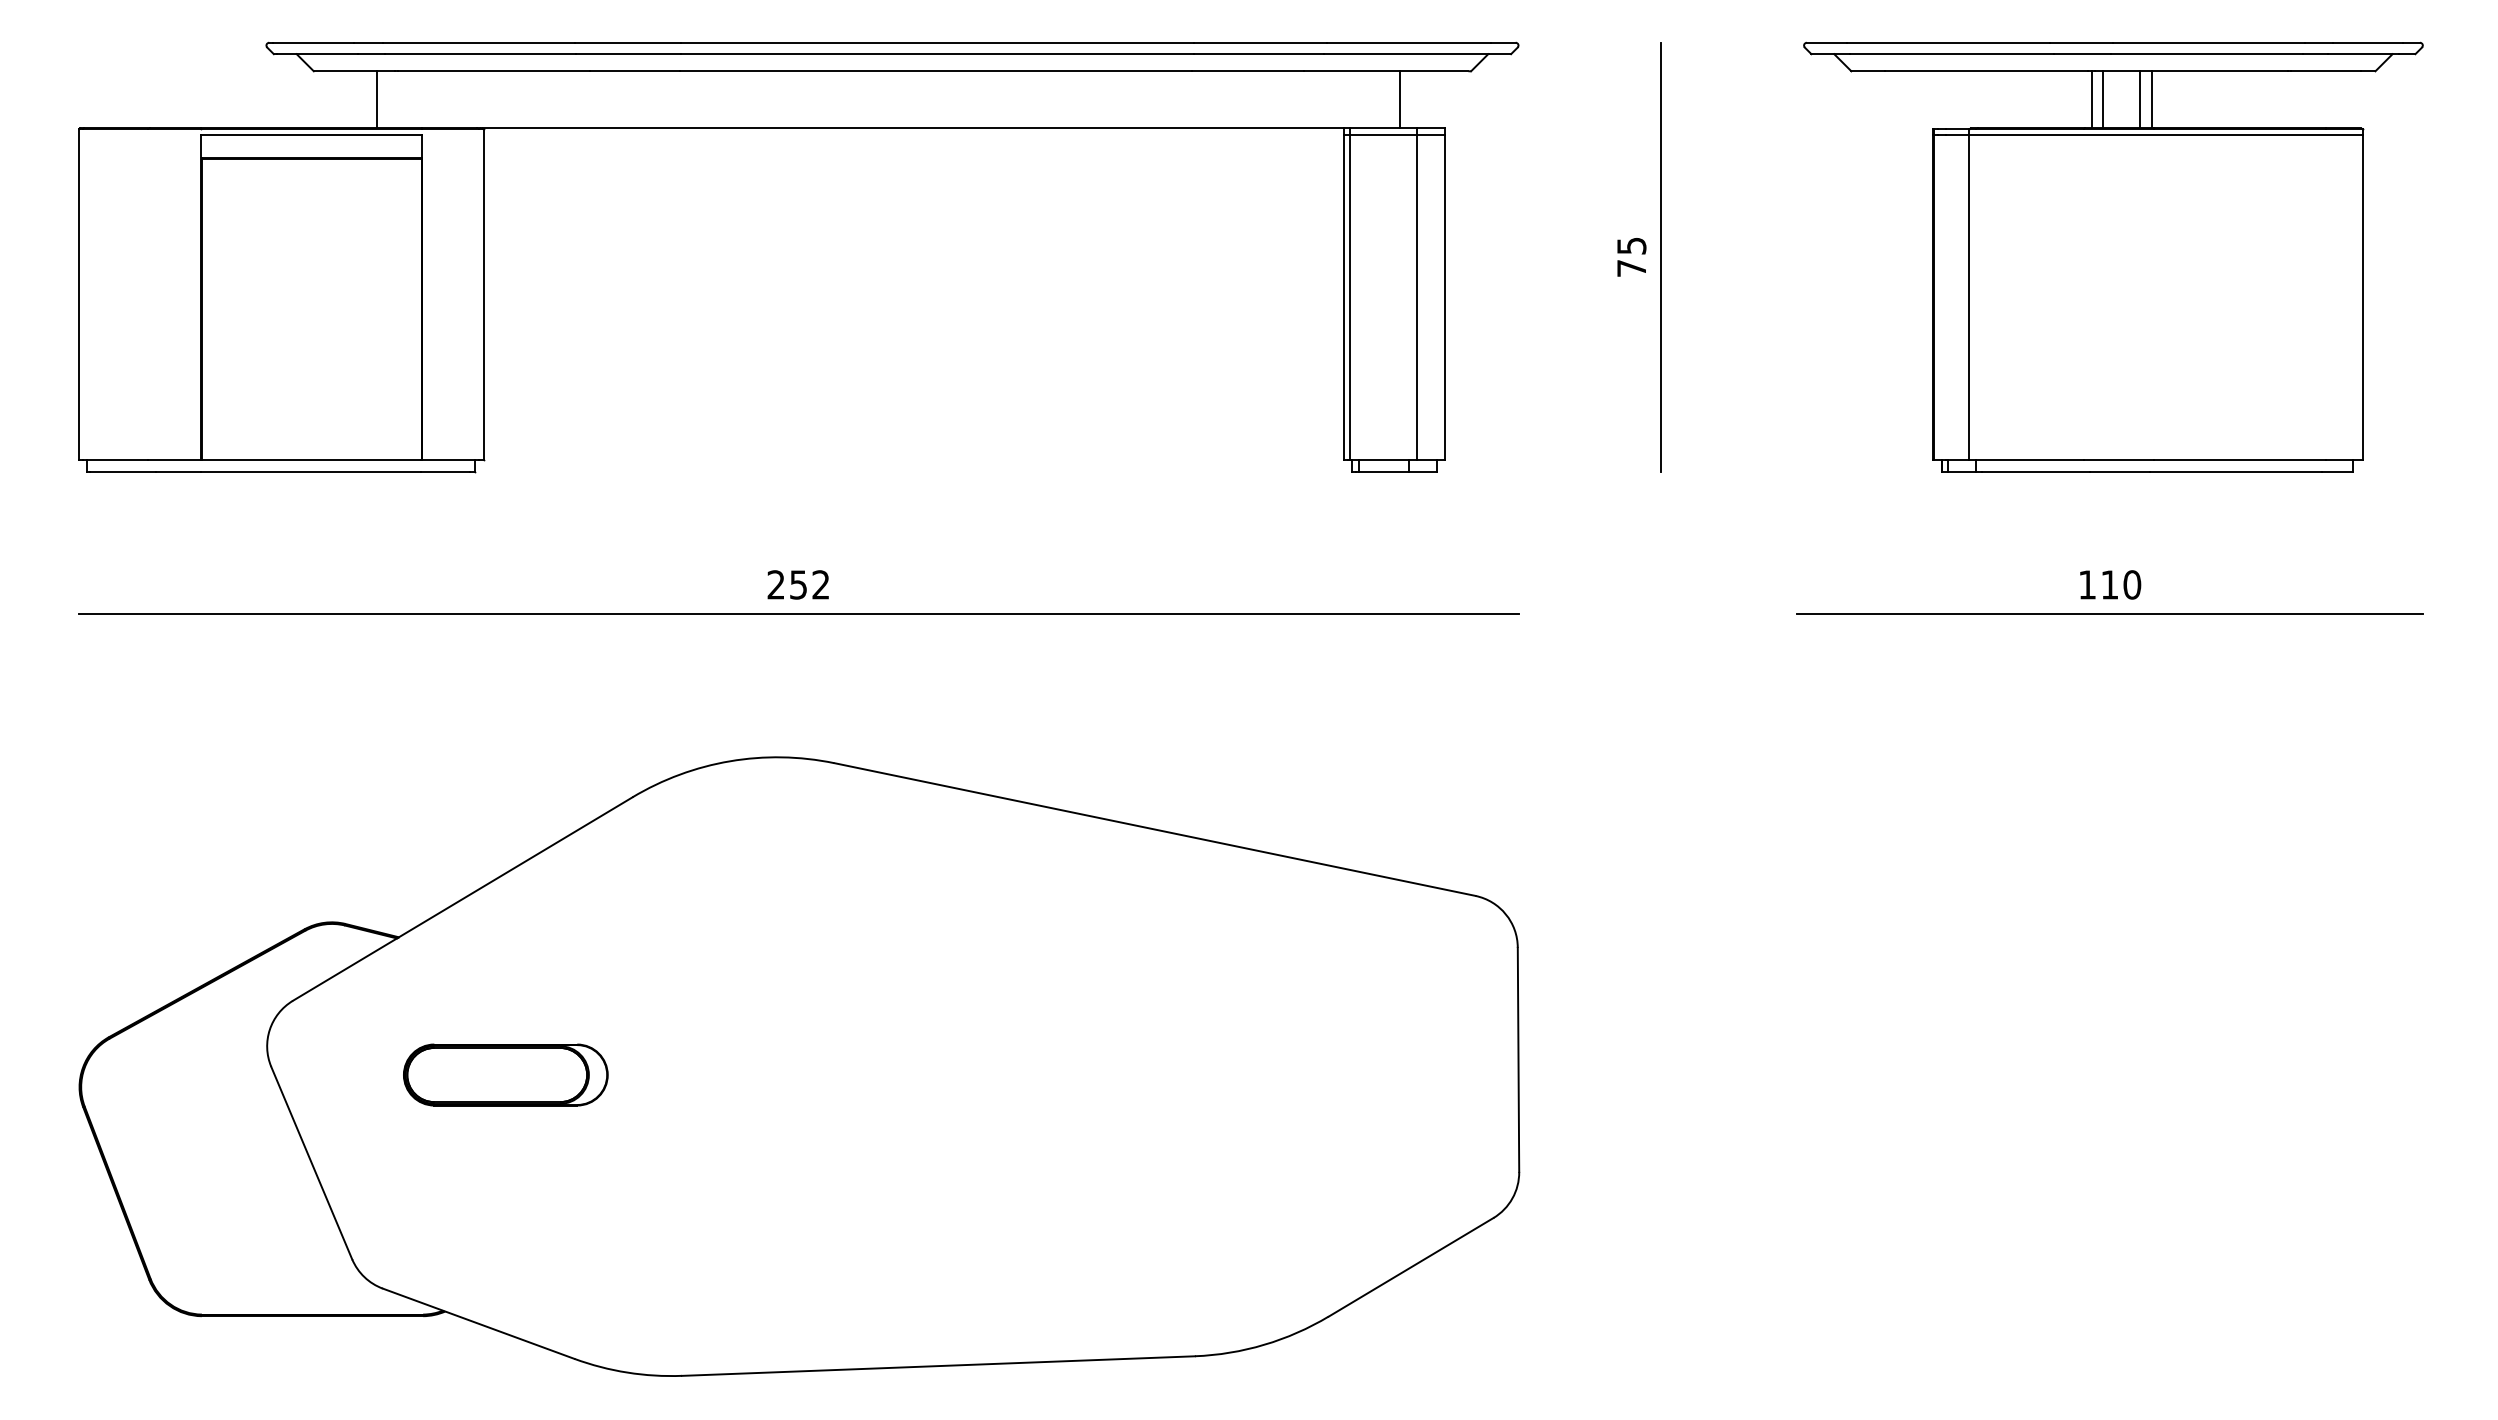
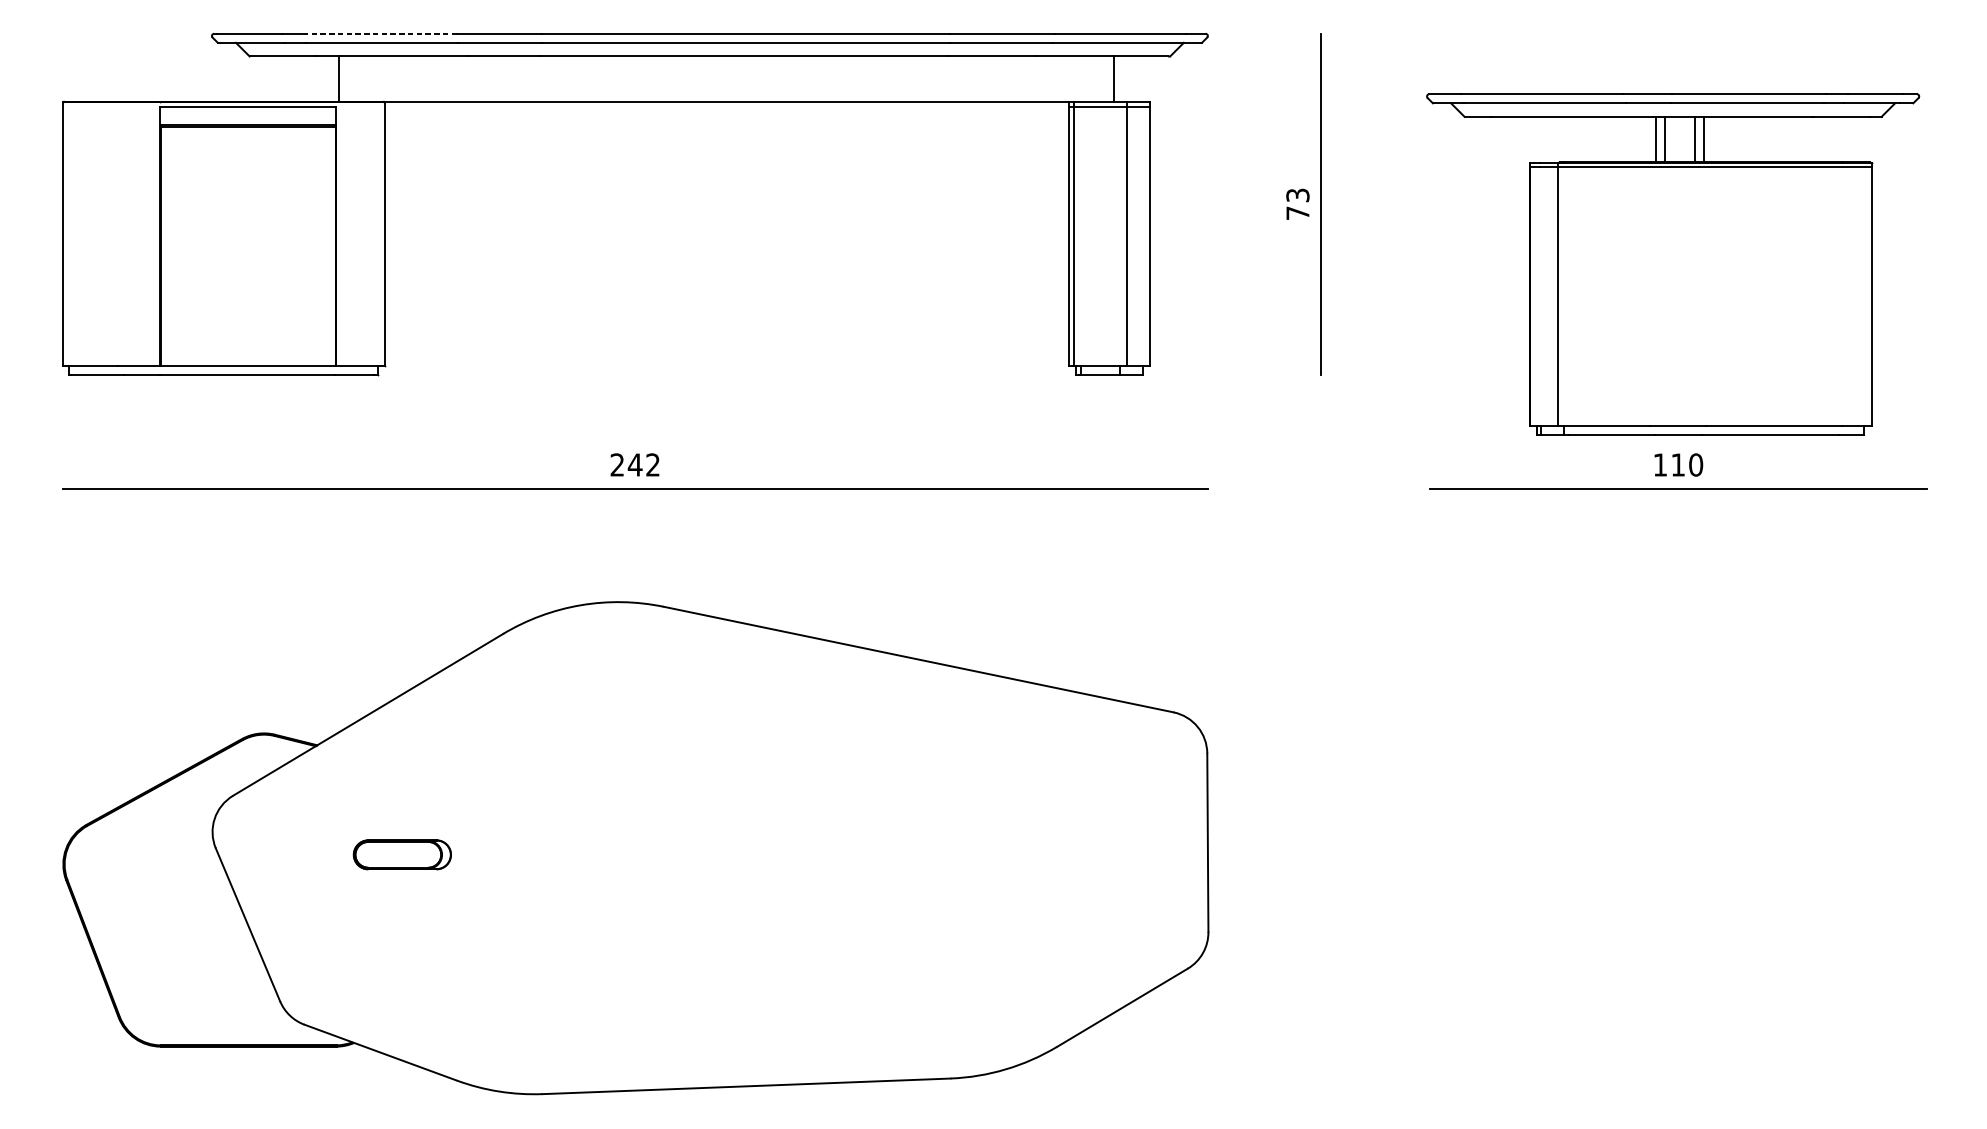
line: (478, 42) -> (380, 33), solid -> dashed
line: (376, 99) -> (339, 78), moved
text: (1631, 245) -> (1297, 195), 75 -> 73
part: (2113, 256) -> (1673, 264), moved
text: (798, 584) -> (635, 464), 252 -> 242
part: (505, 1074) -> (402, 854), size x0.6

